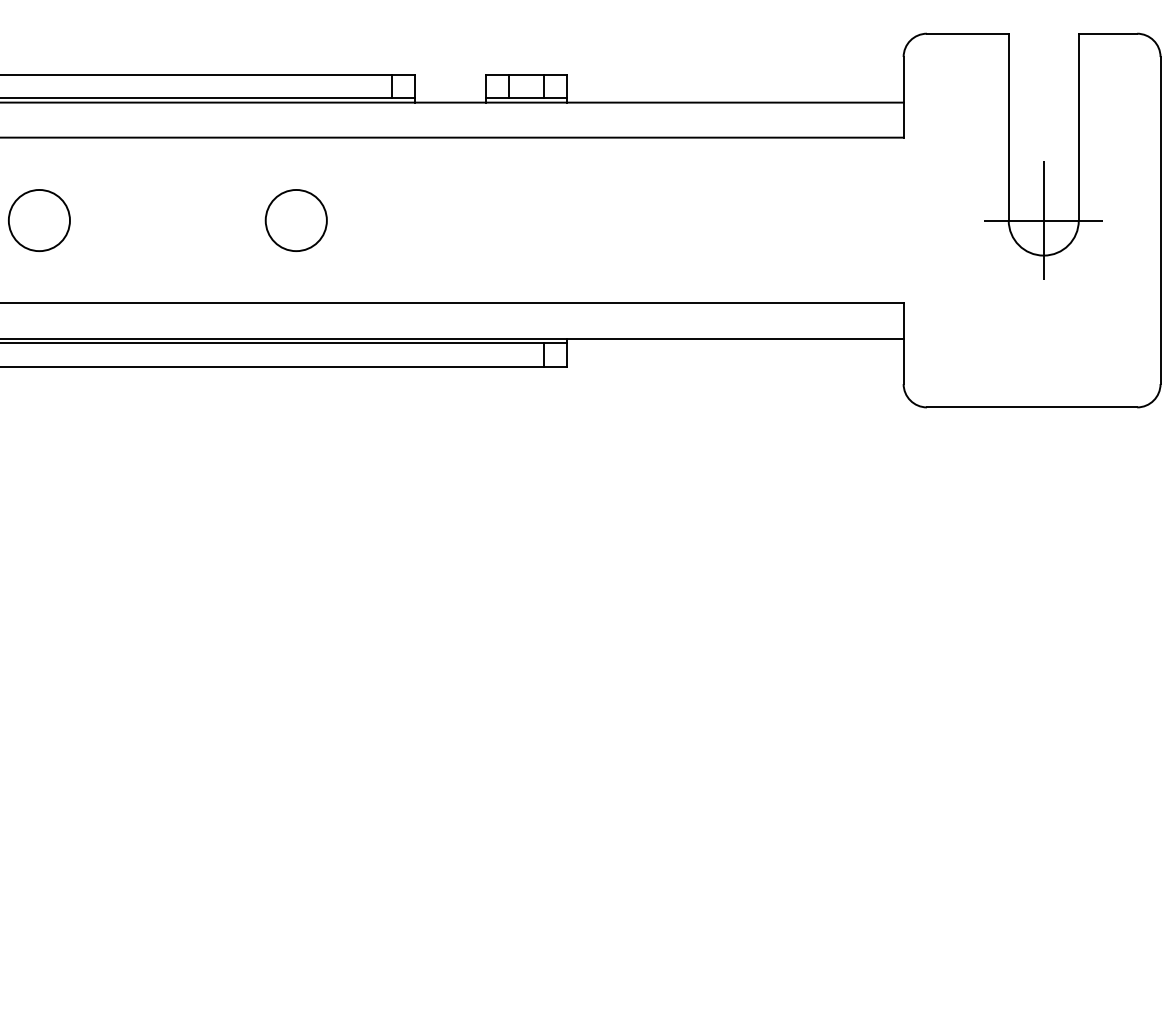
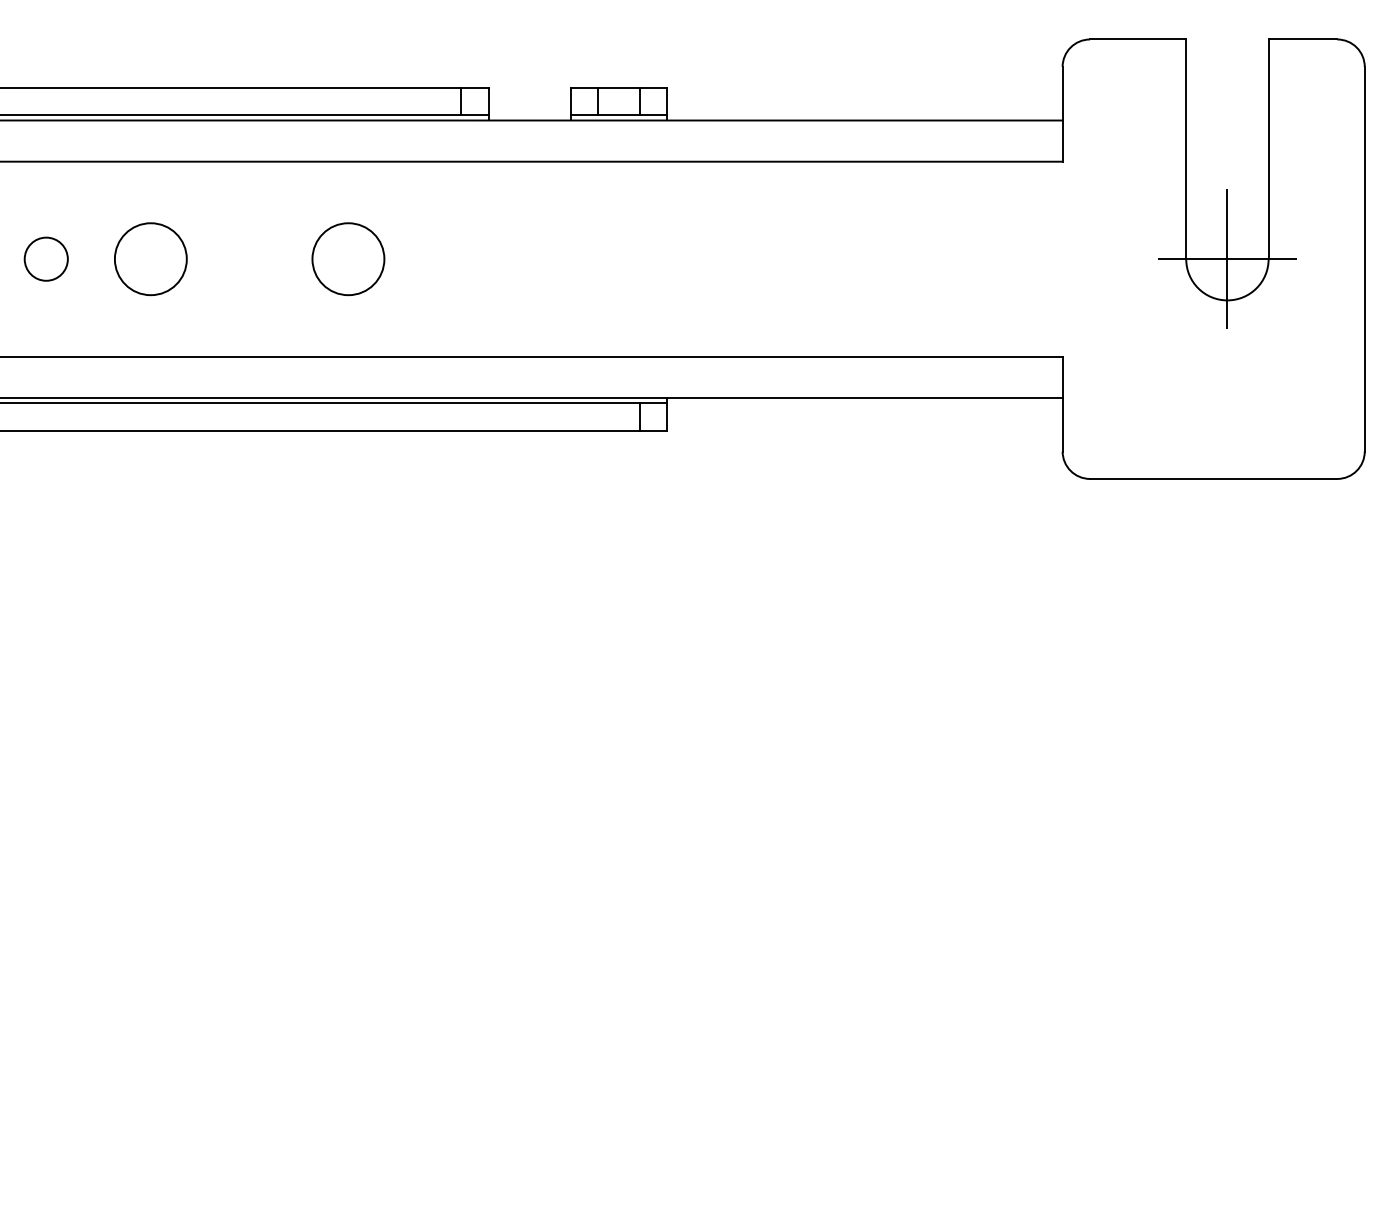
circle: (39, 220) -> (46, 259), size x0.6
circle: (127, 220) -> (149, 259), added

